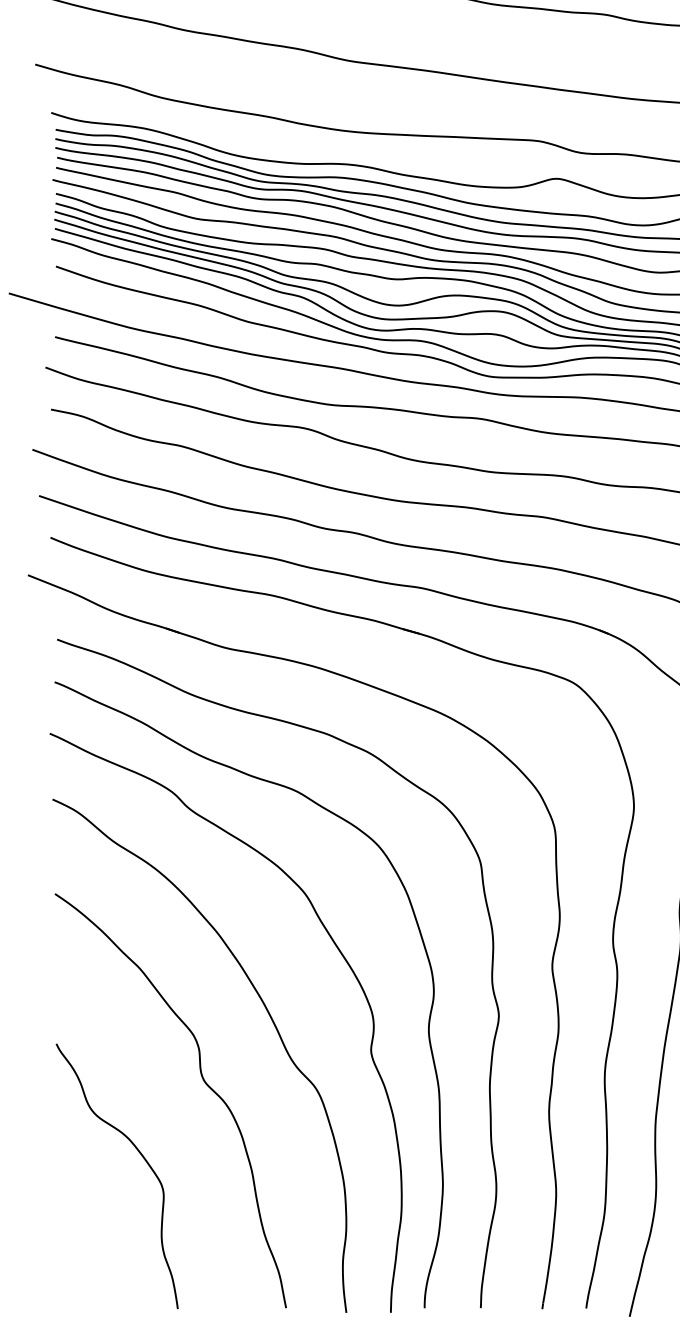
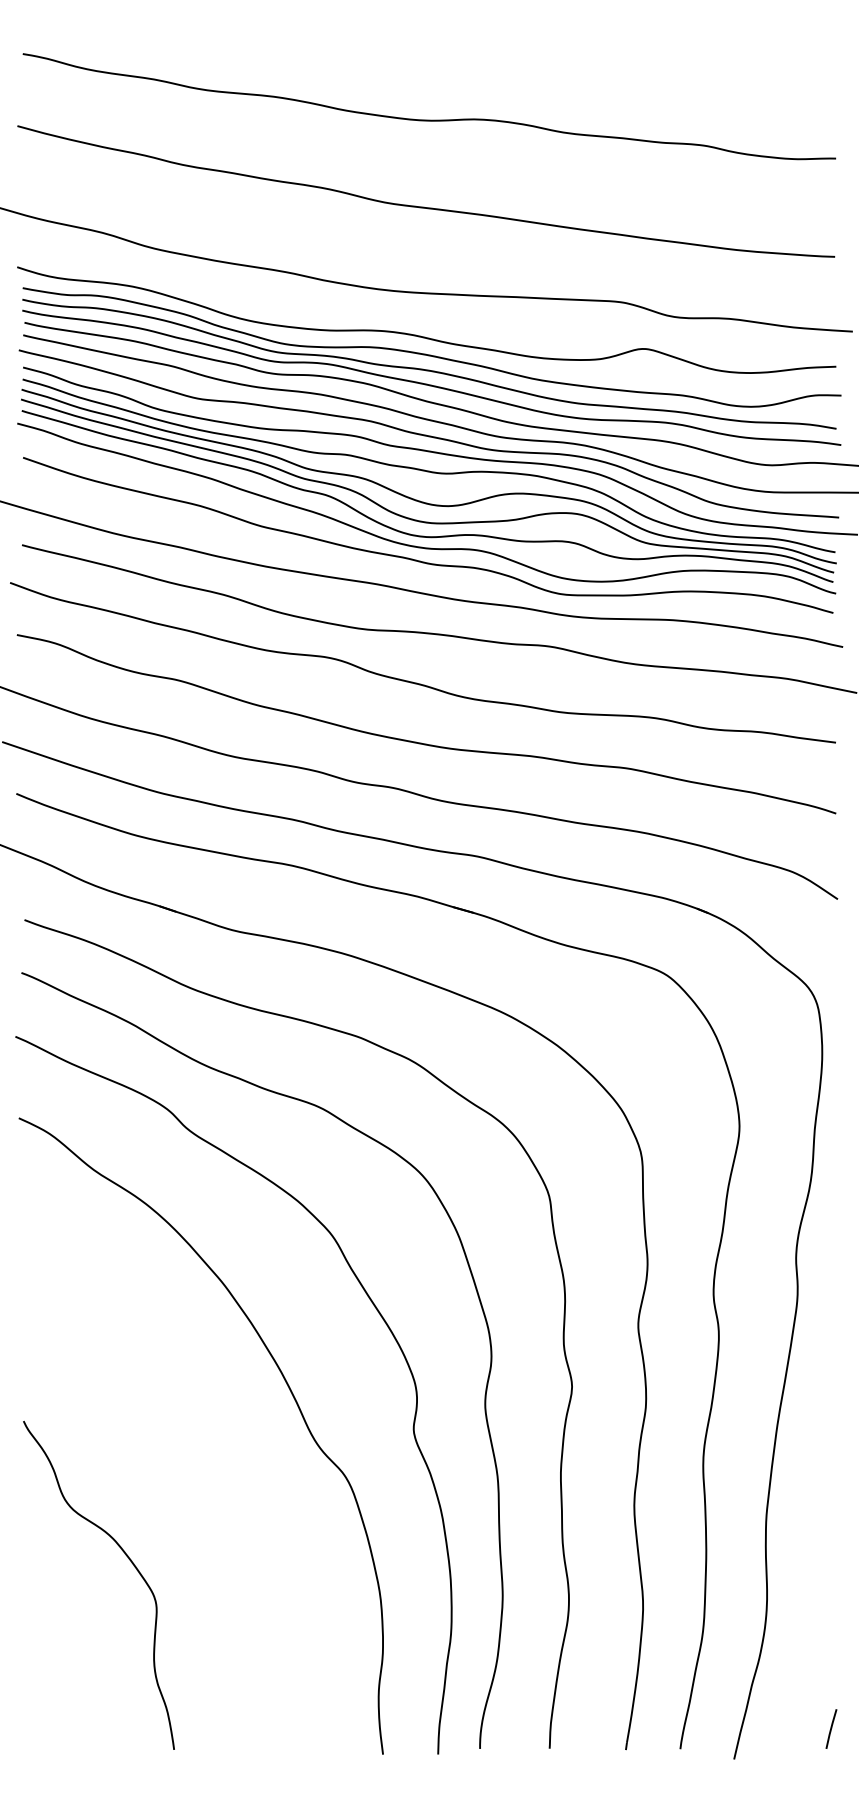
curve: (203, 1082) -> (206, 1468), removed

